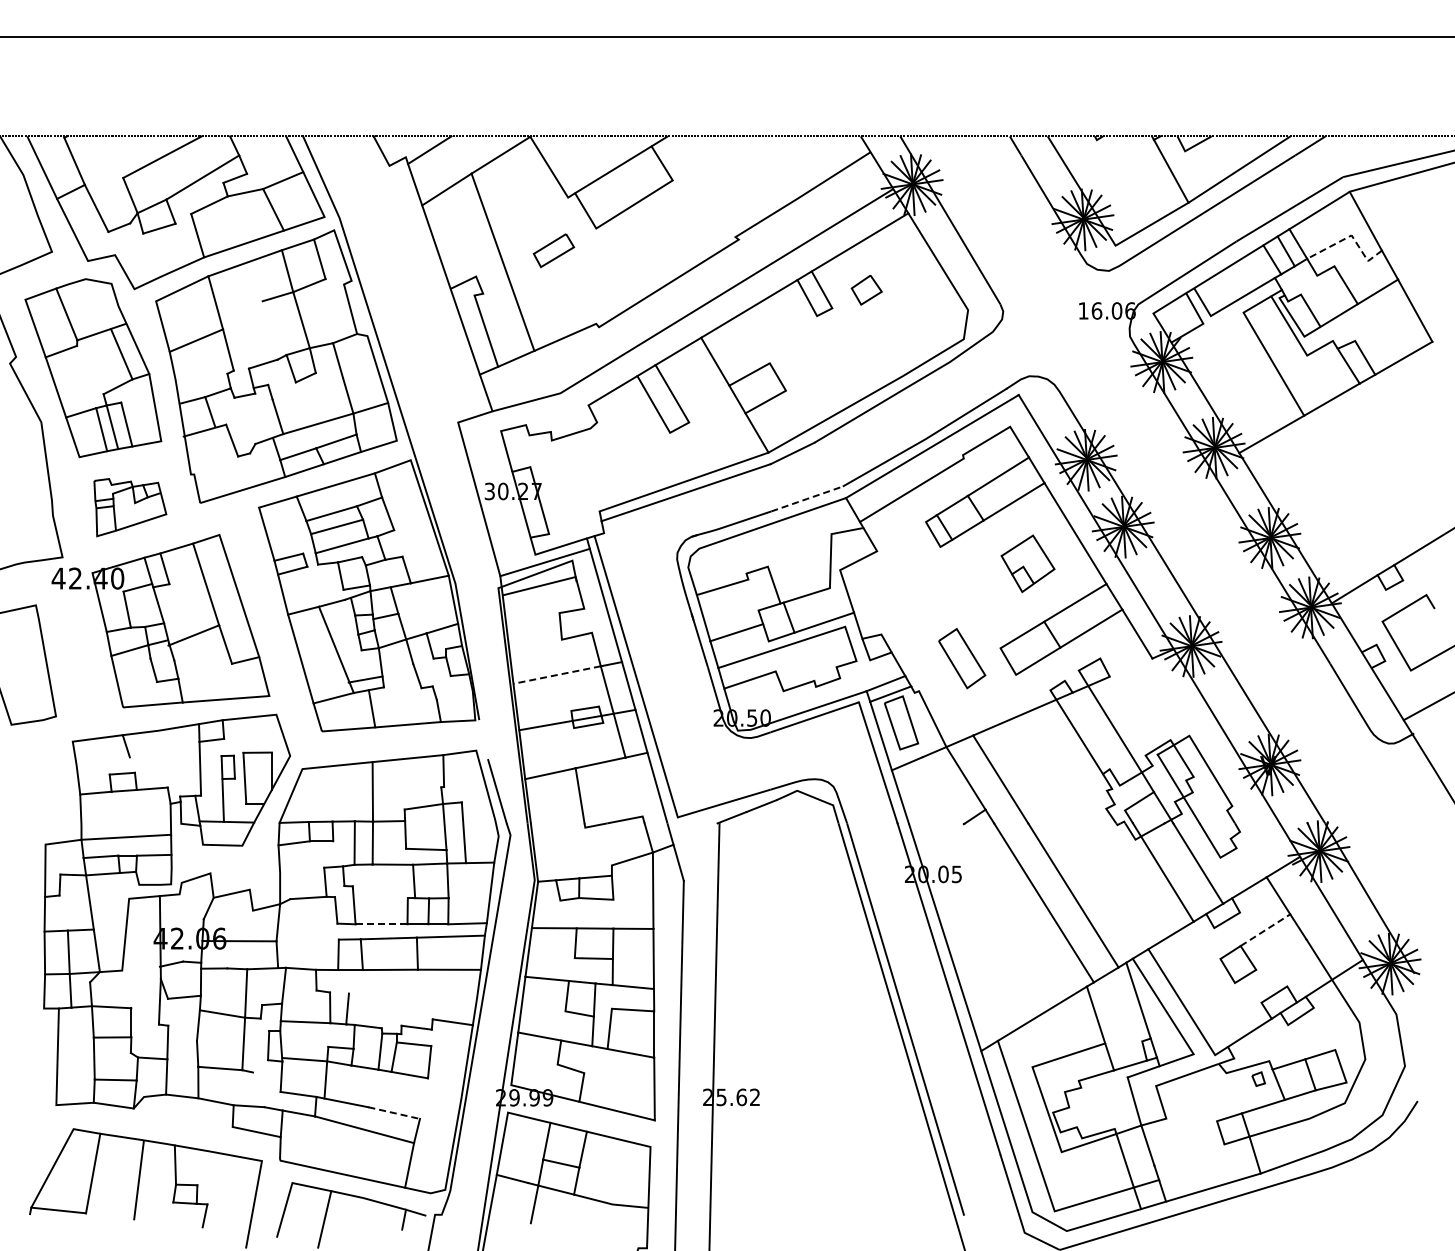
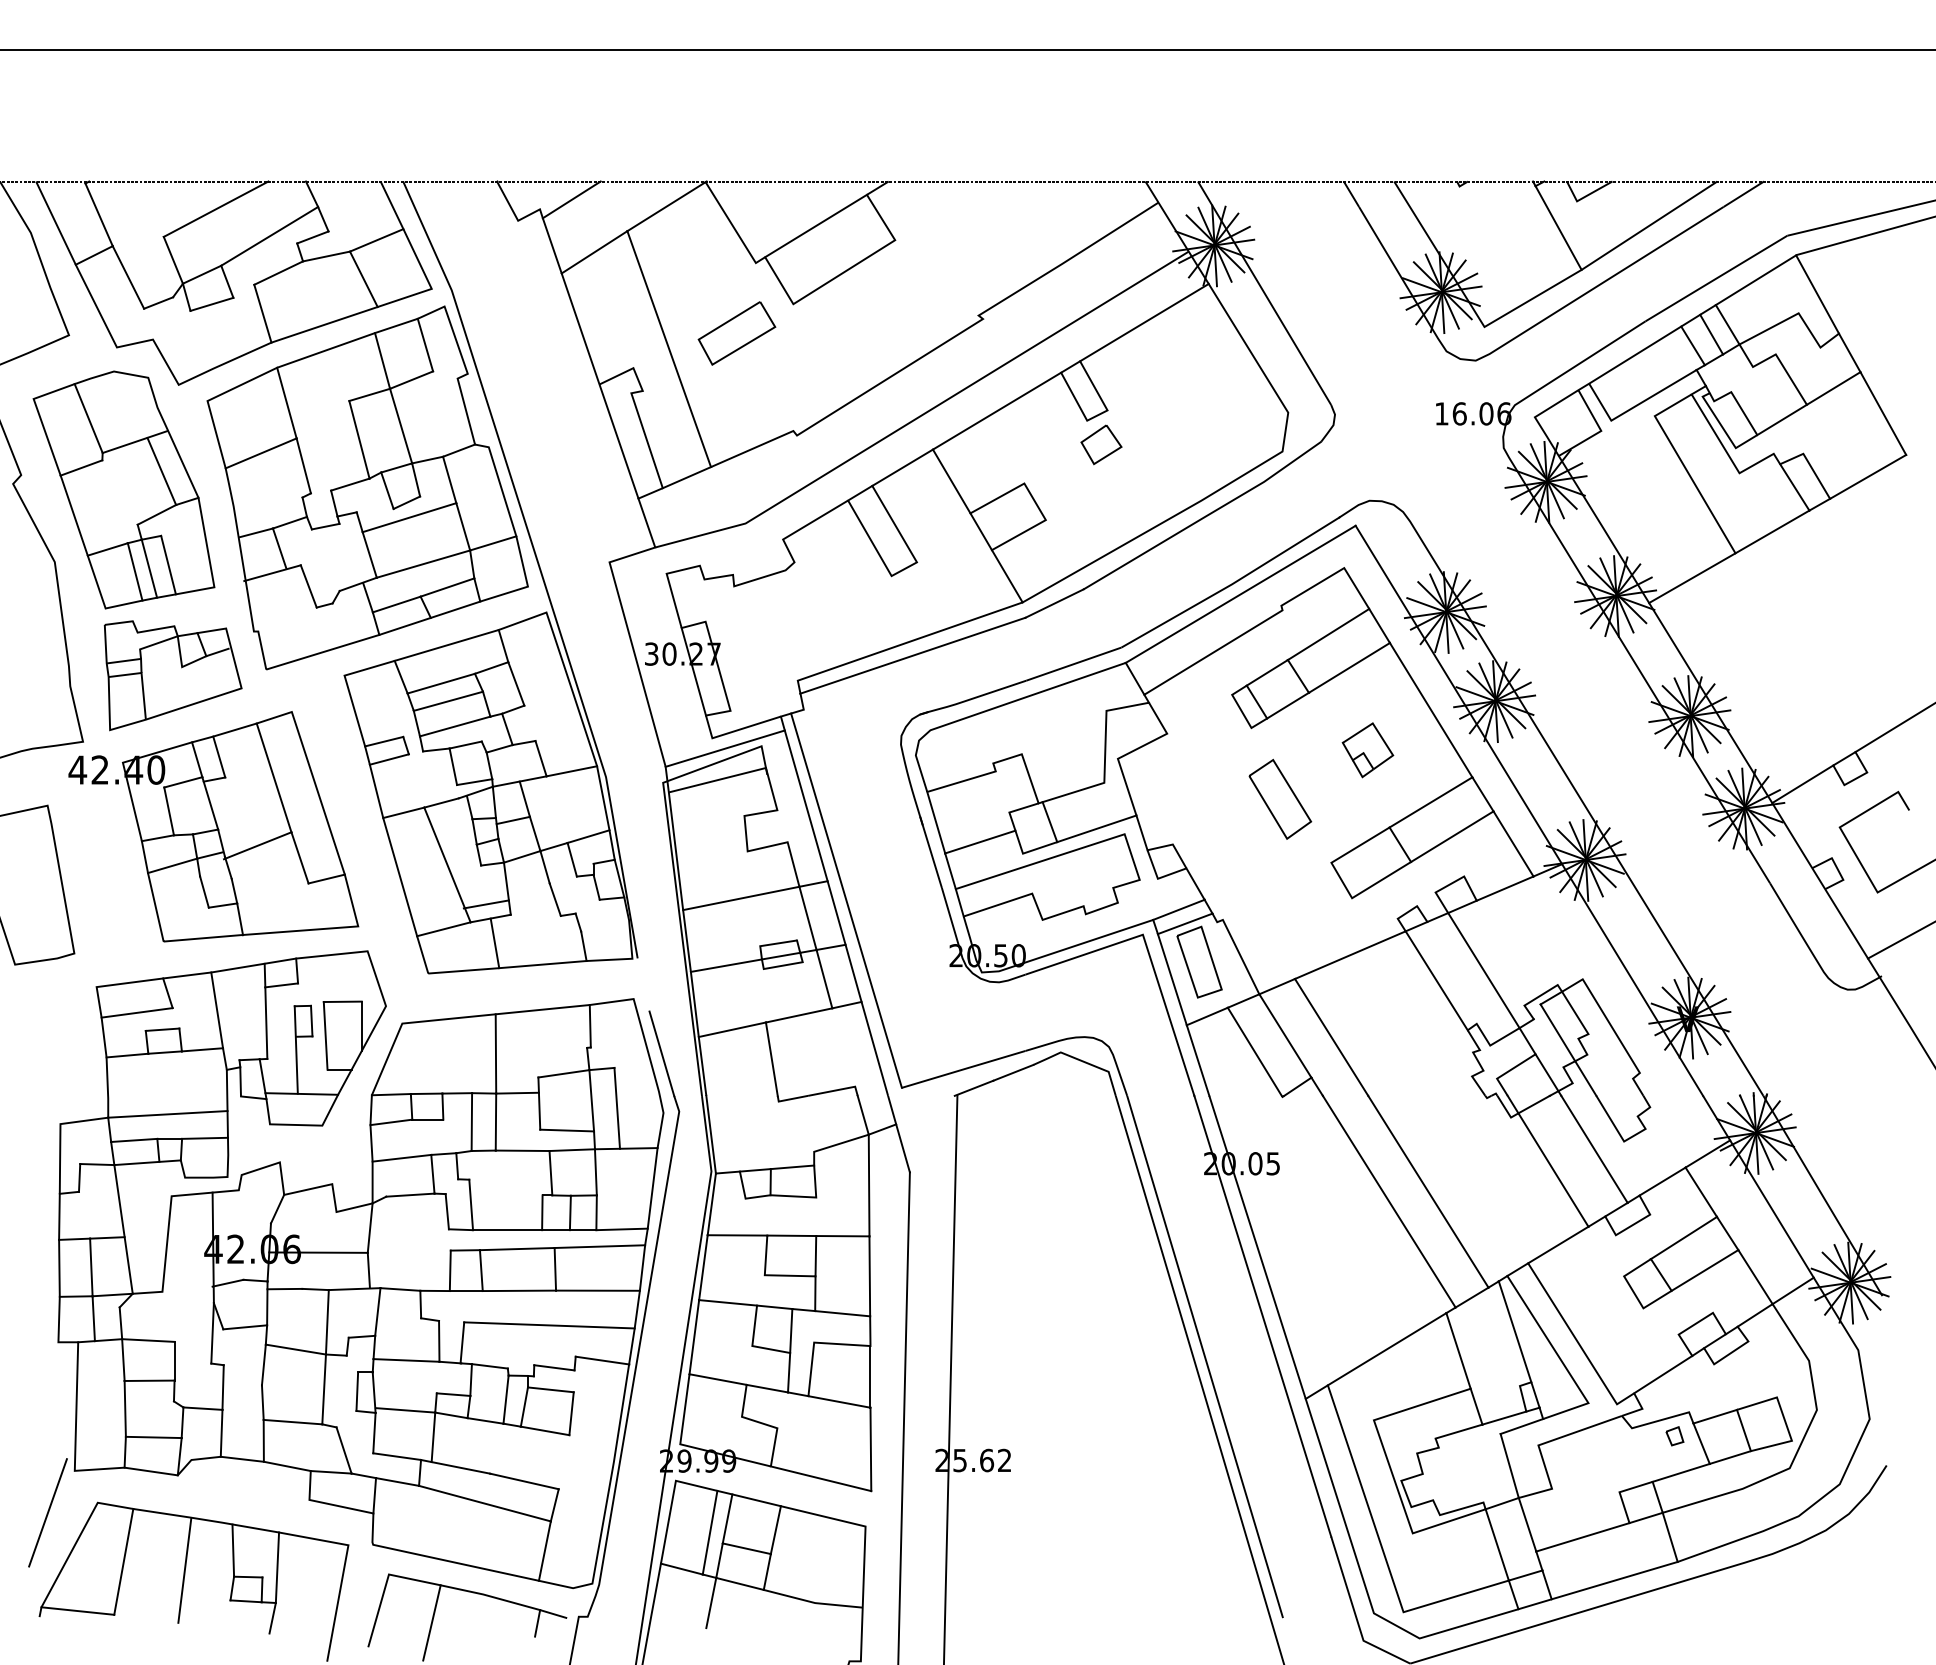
line: (1351, 235) -> (1798, 313), dashed -> solid
part: (553, 250) -> (736, 333), size x1.43
part: (866, 290) -> (1101, 445), moved
line: (269, 330) -> (358, 439), added
line: (307, 388) -> (409, 517), added
line: (807, 499) -> (1074, 664), dashed -> solid
part: (130, 507) -> (173, 675), size x1.43
part: (1027, 563) -> (1367, 749), size x0.71
part: (962, 658) -> (1280, 799), moved
line: (1130, 667) -> (1504, 888), added
line: (557, 675) -> (741, 899), dashed -> solid
line: (162, 758) -> (216, 1009), added
line: (102, 760) -> (136, 1012), added
line: (942, 790) -> (1254, 1052), added
line: (302, 869) -> (402, 1157), added
line: (381, 924) -> (507, 1230), dashed -> solid
line: (1265, 929) -> (1684, 1237), dashed -> solid
line: (1281, 954) -> (1705, 1270), added
line: (412, 995) -> (548, 1324), added
line: (258, 1089) -> (343, 1450), added
line: (394, 1113) -> (524, 1481), dashed -> solid
line: (36, 1136) -> (48, 1512), added
line: (533, 1151) -> (709, 1532), added
line: (1189, 1154) -> (1582, 1536), added
line: (208, 1177) -> (277, 1567), added

